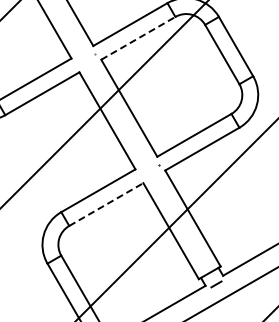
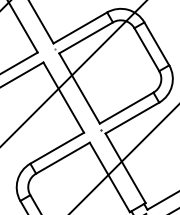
line: (138, 38) -> (86, 38), dashed -> solid
line: (106, 204) -> (63, 158), dashed -> solid

